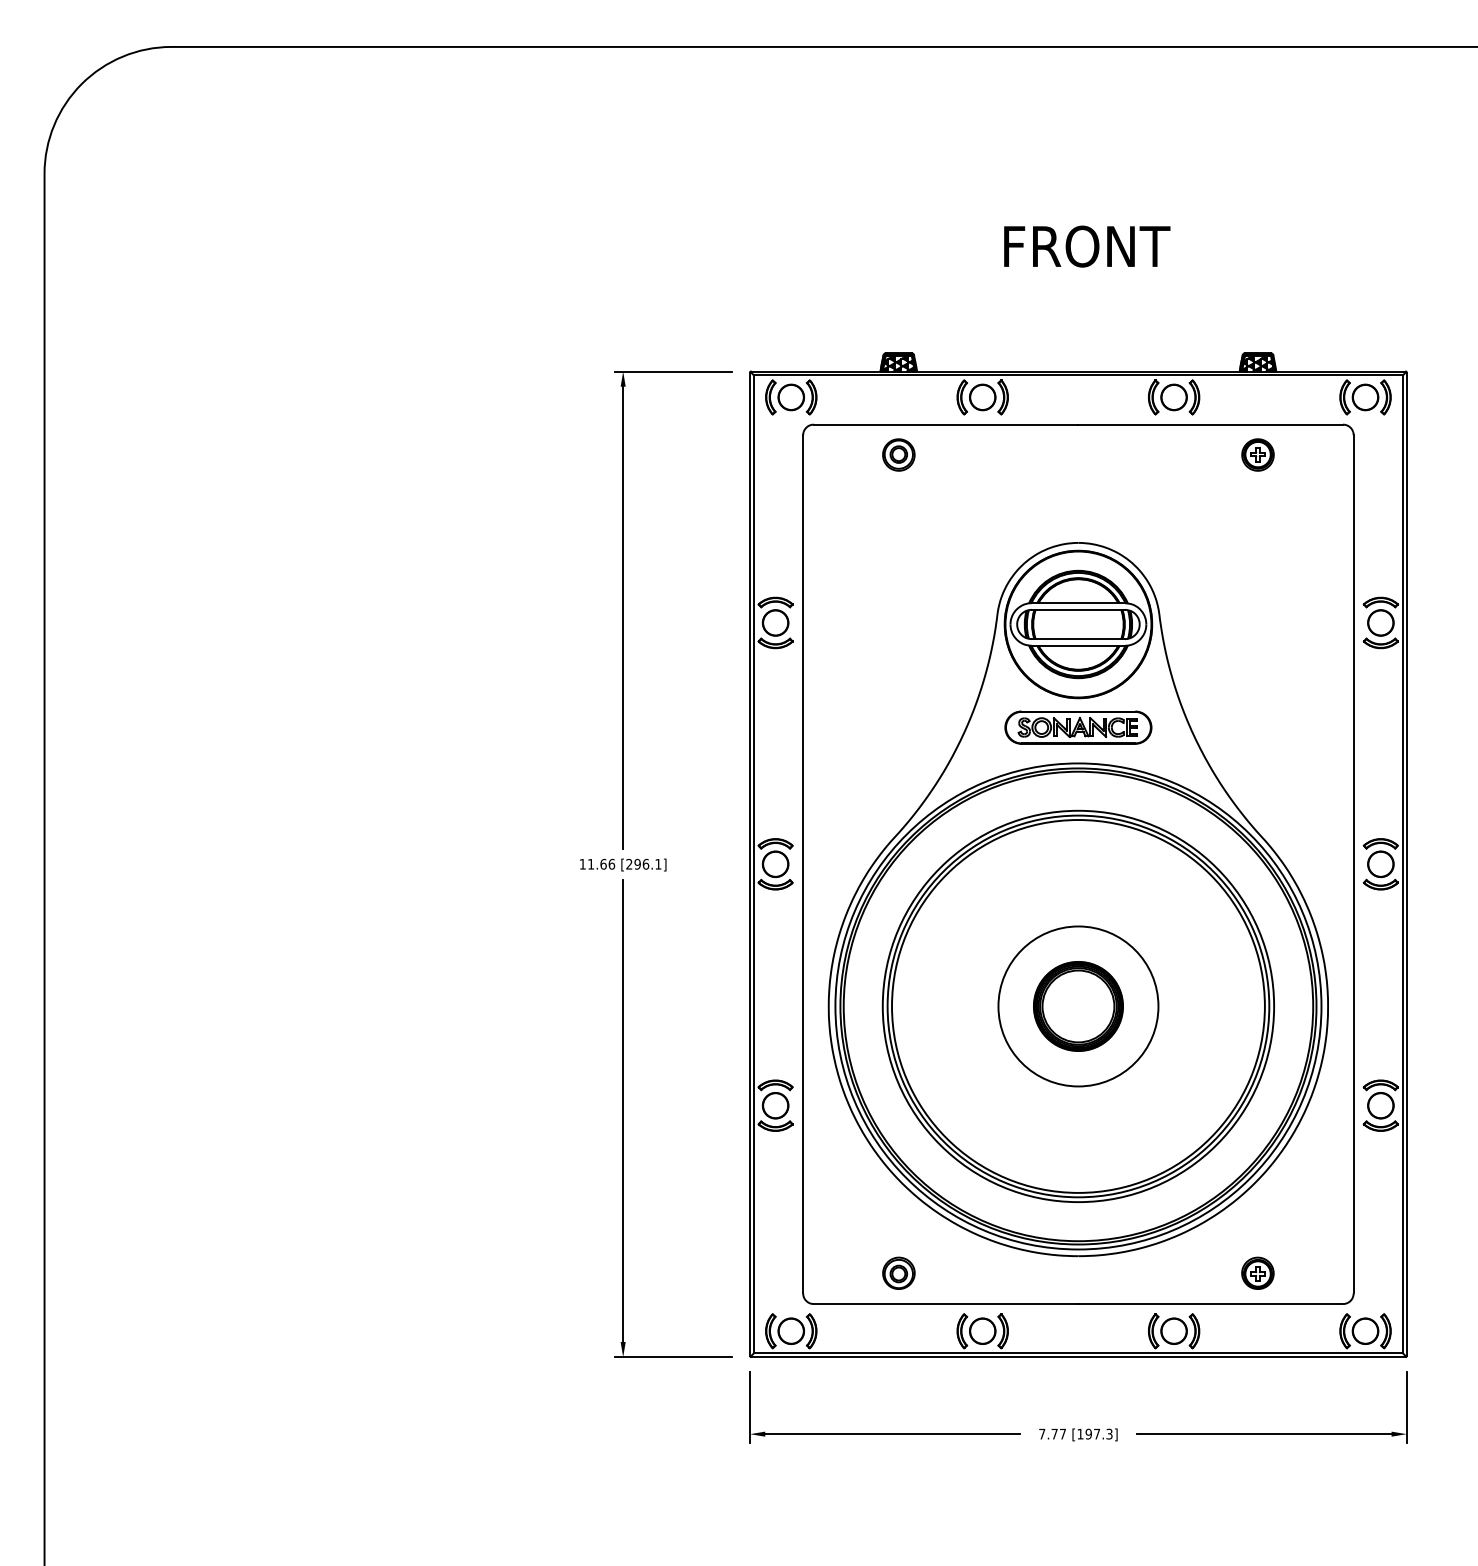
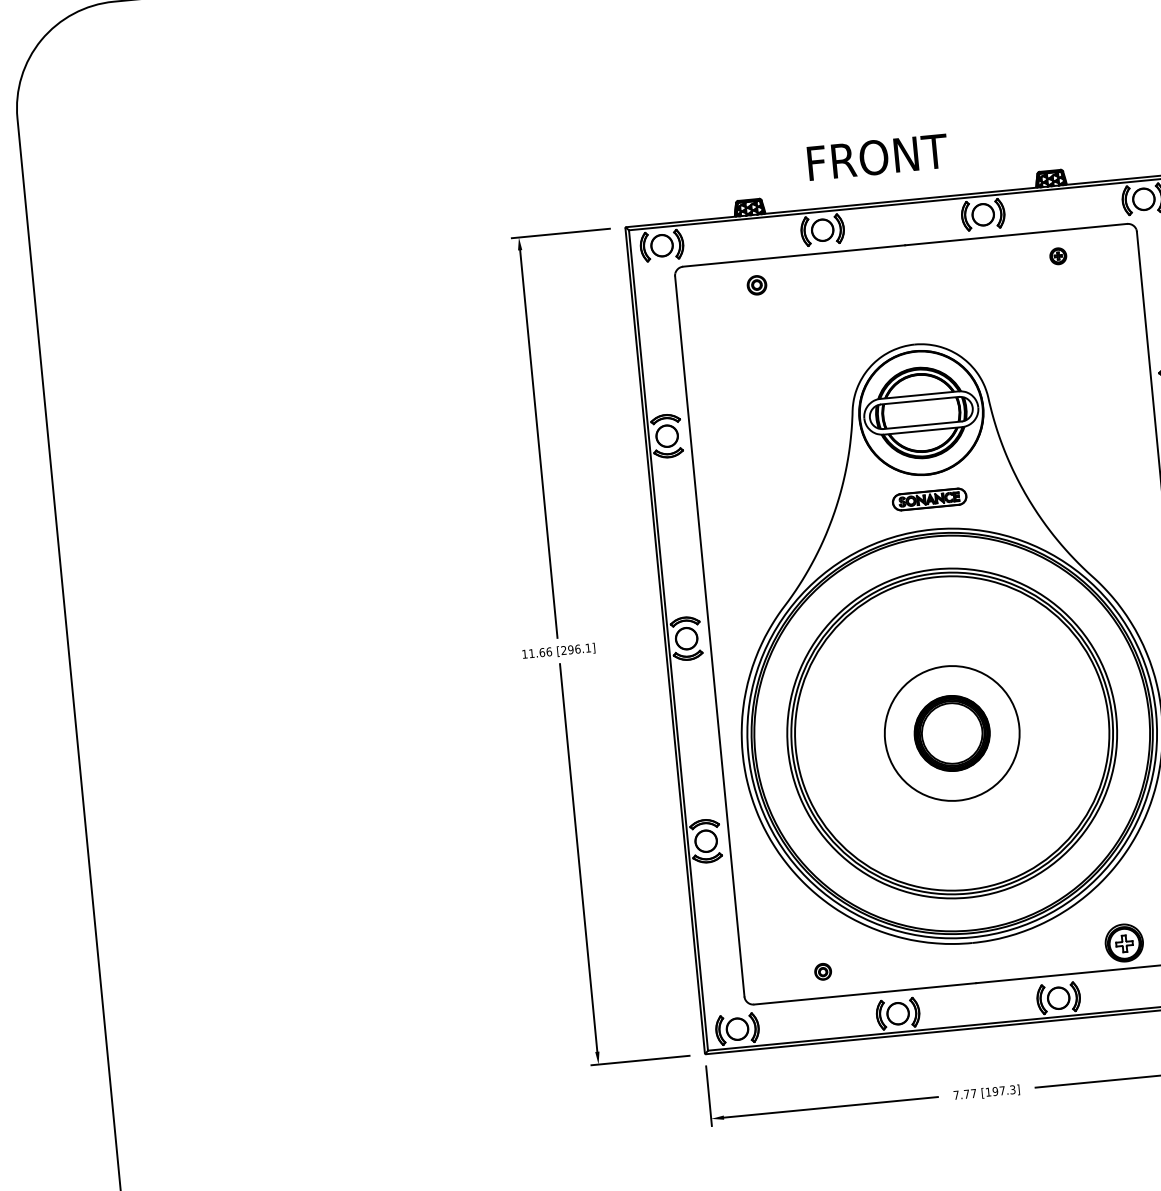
text: (1087, 246) -> (878, 157), moved
part: (898, 454) -> (756, 284), size x0.7
part: (1257, 454) -> (1057, 255), size x0.6
part: (1078, 727) -> (929, 499), size x0.6
part: (898, 1272) -> (822, 971), size x0.6
part: (1257, 1272) -> (1123, 942), size x1.4

